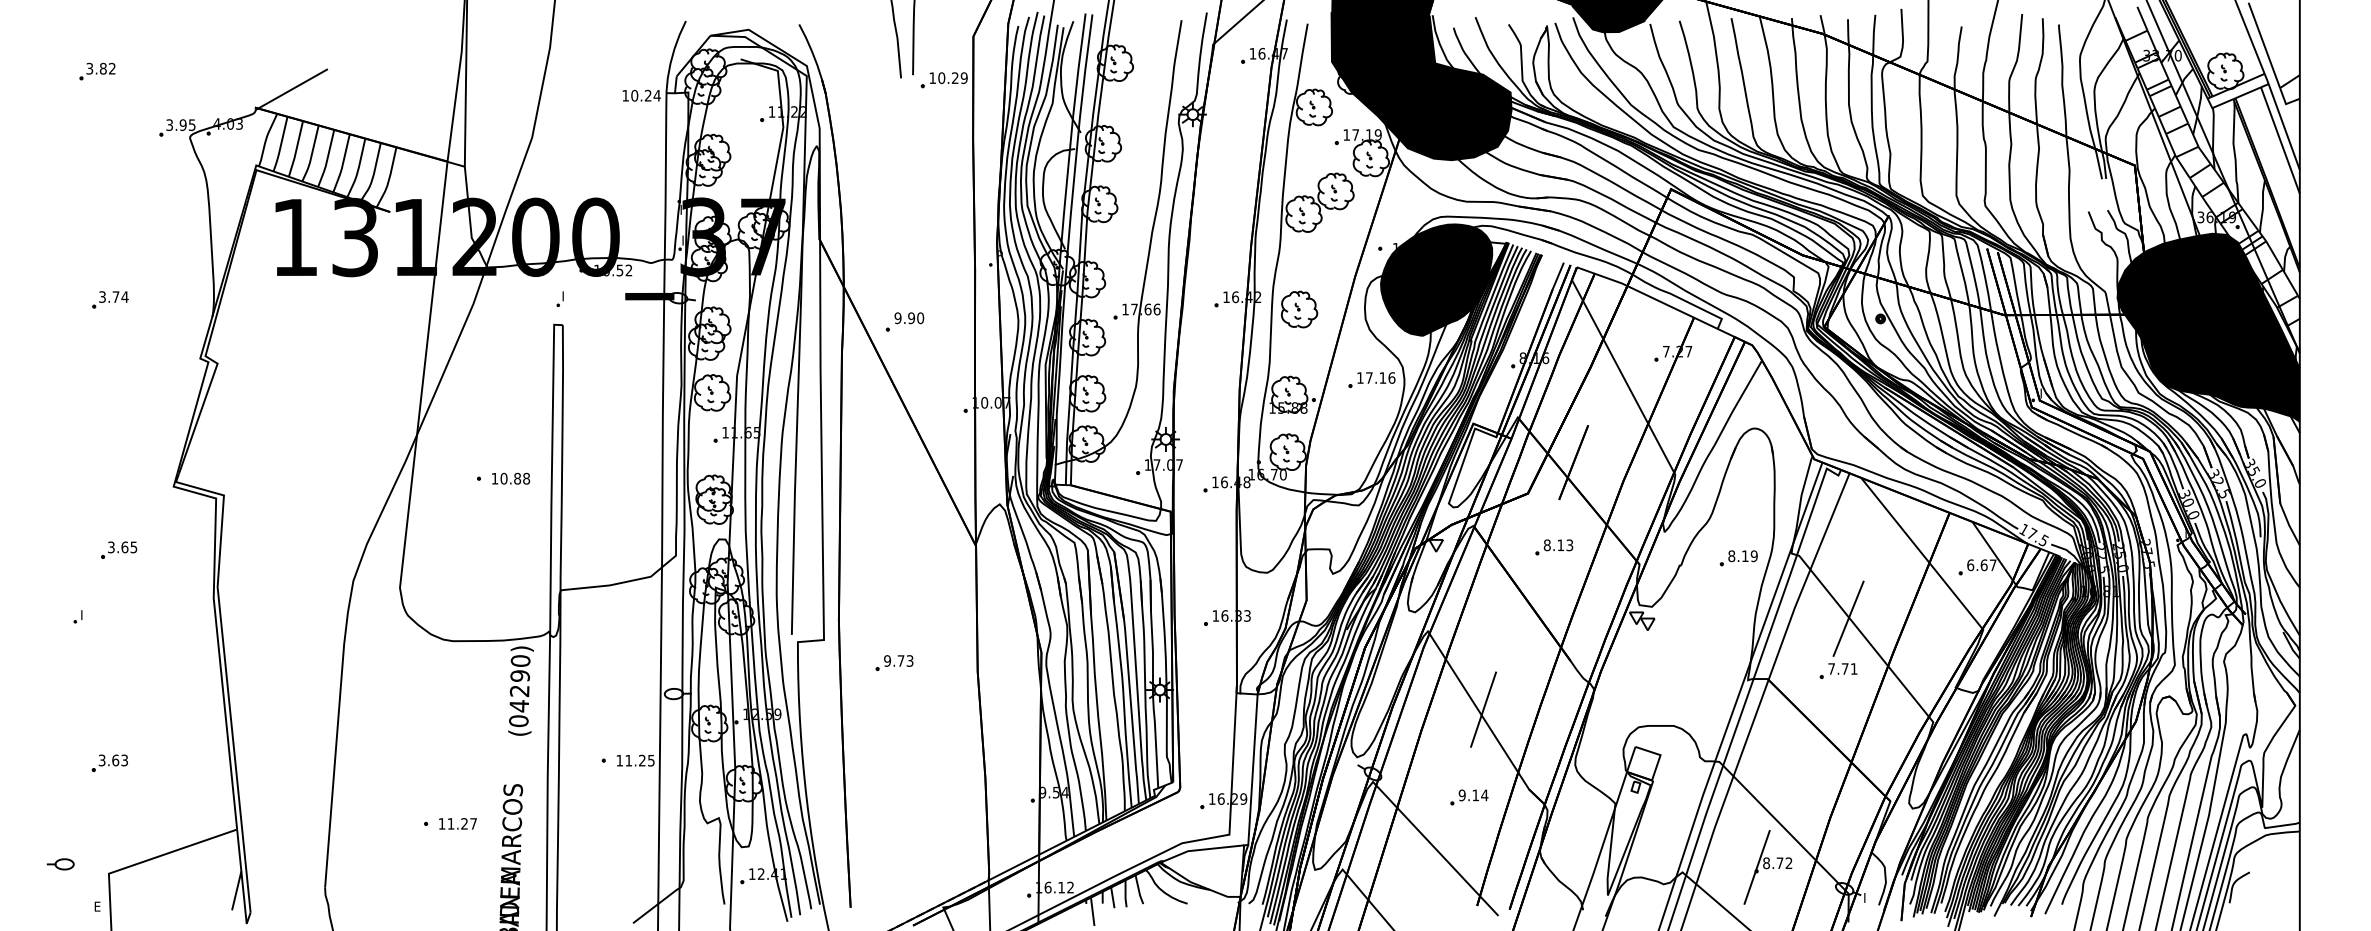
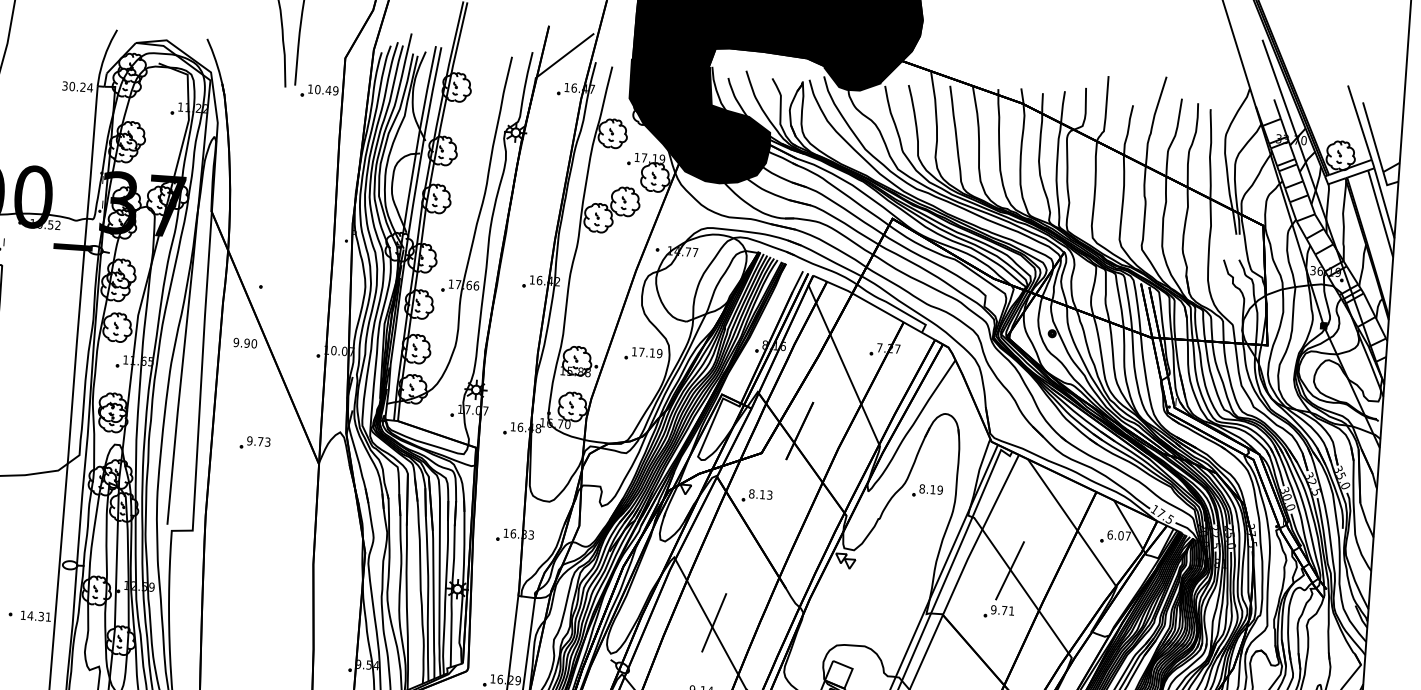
text: (954, 77) -> (328, 89), 10.29 -> 10.49
text: (625, 95) -> (64, 85), 10.24 -> 30.24
fill: (1436, 279) -> (700, 277), removed
part: (1299, 309) -> (589, 293), removed
text: (909, 318) -> (245, 343), moved
fill: (2208, 327) -> (1312, 358), removed
text: (1391, 377) -> (659, 353), 17.16 -> 17.19
part: (1554, 547) -> (757, 496), moved
part: (1738, 558) -> (927, 491), moved
text: (1983, 564) -> (1120, 535), 6.67 -> 6.07
part: (894, 663) -> (255, 443), moved
text: (1831, 668) -> (993, 609), 7.71 -> 9.71
text: (639, 760) -> (39, 616), 11.25 -> 14.31

